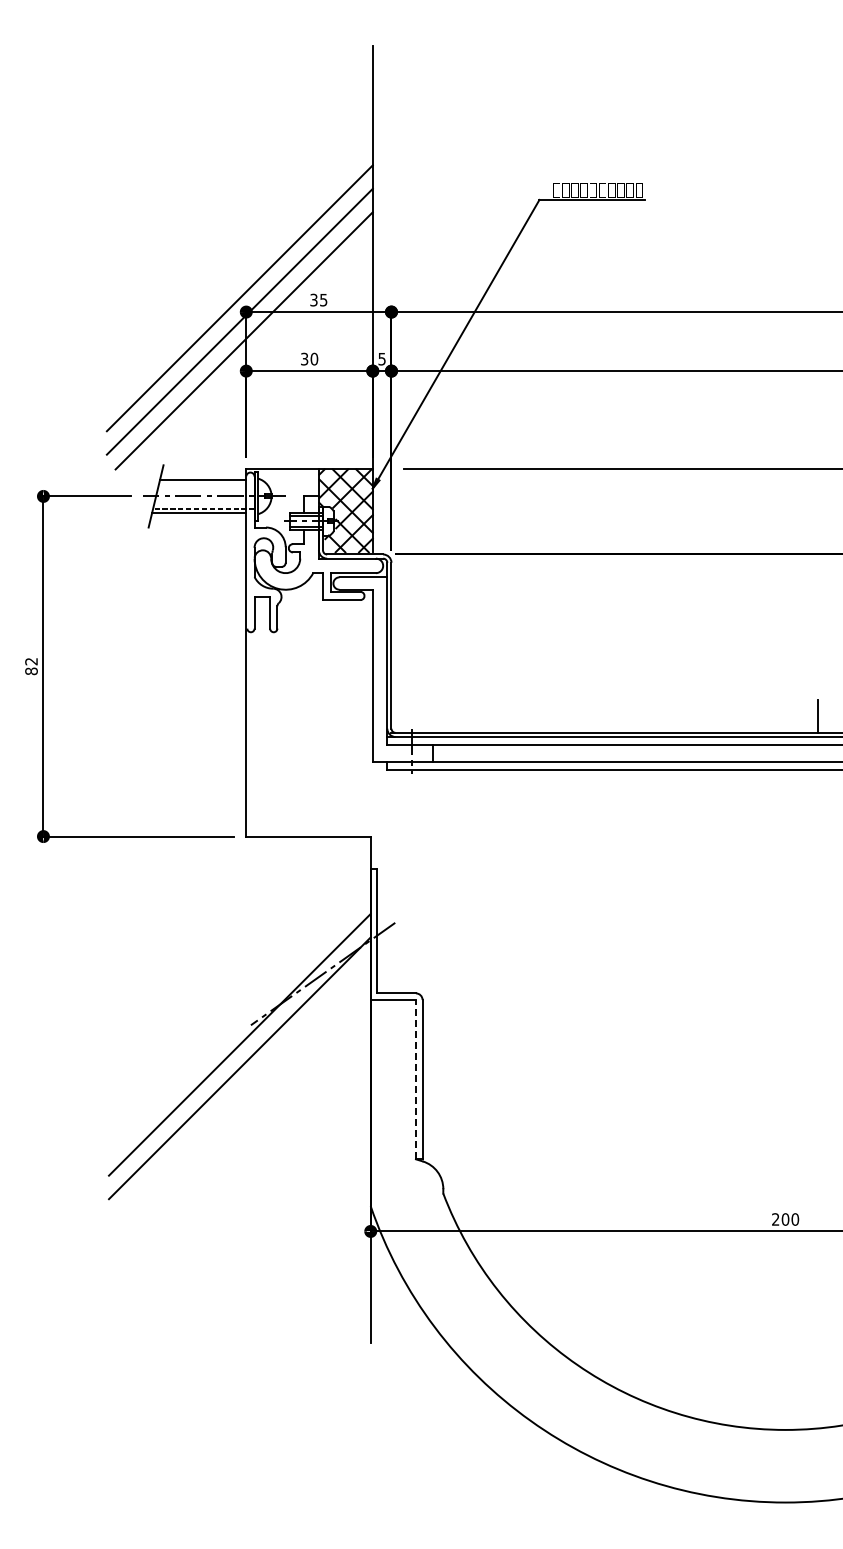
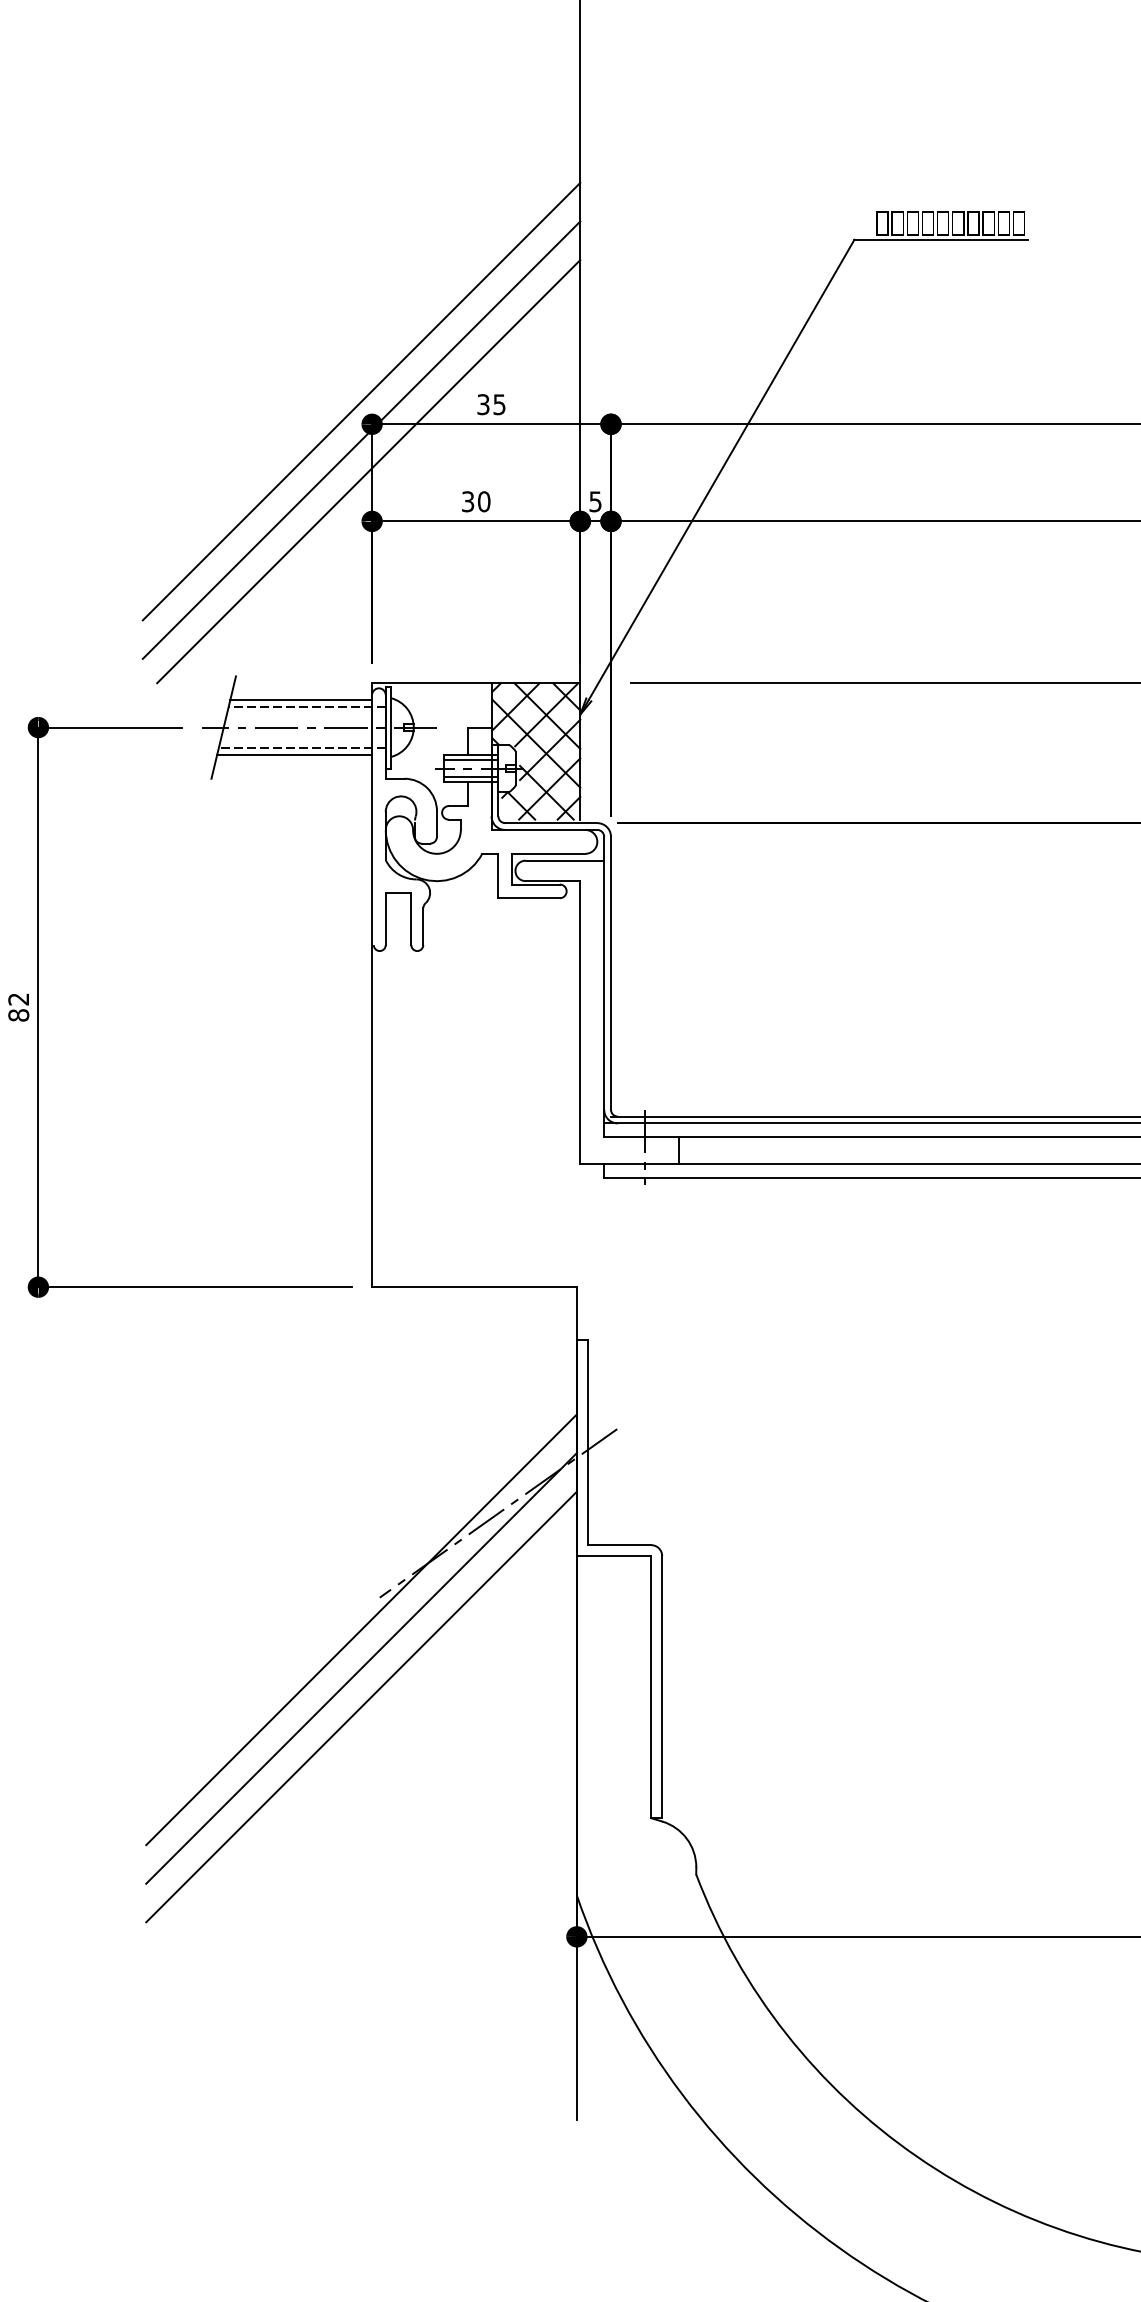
line: (206, 483) -> (306, 706), added
line: (415, 1079) -> (650, 1686), dashed -> solid
line: (239, 1091) -> (360, 1706), added

